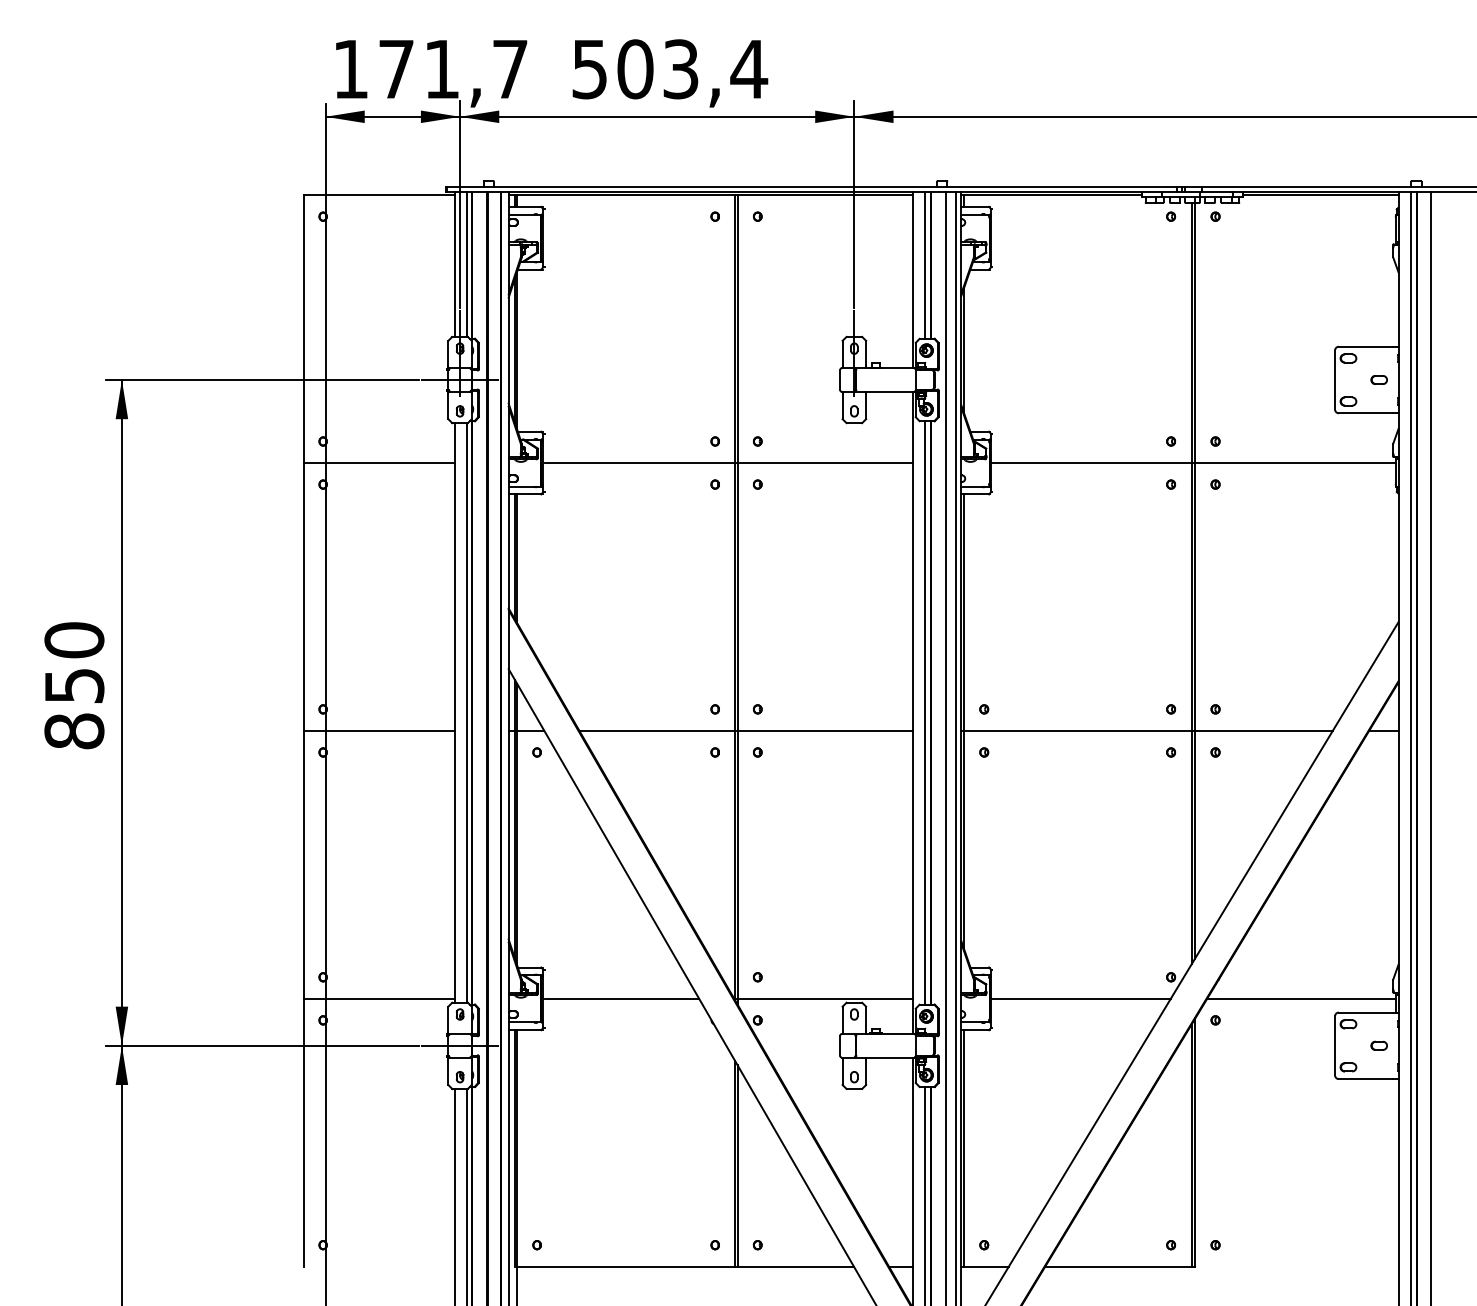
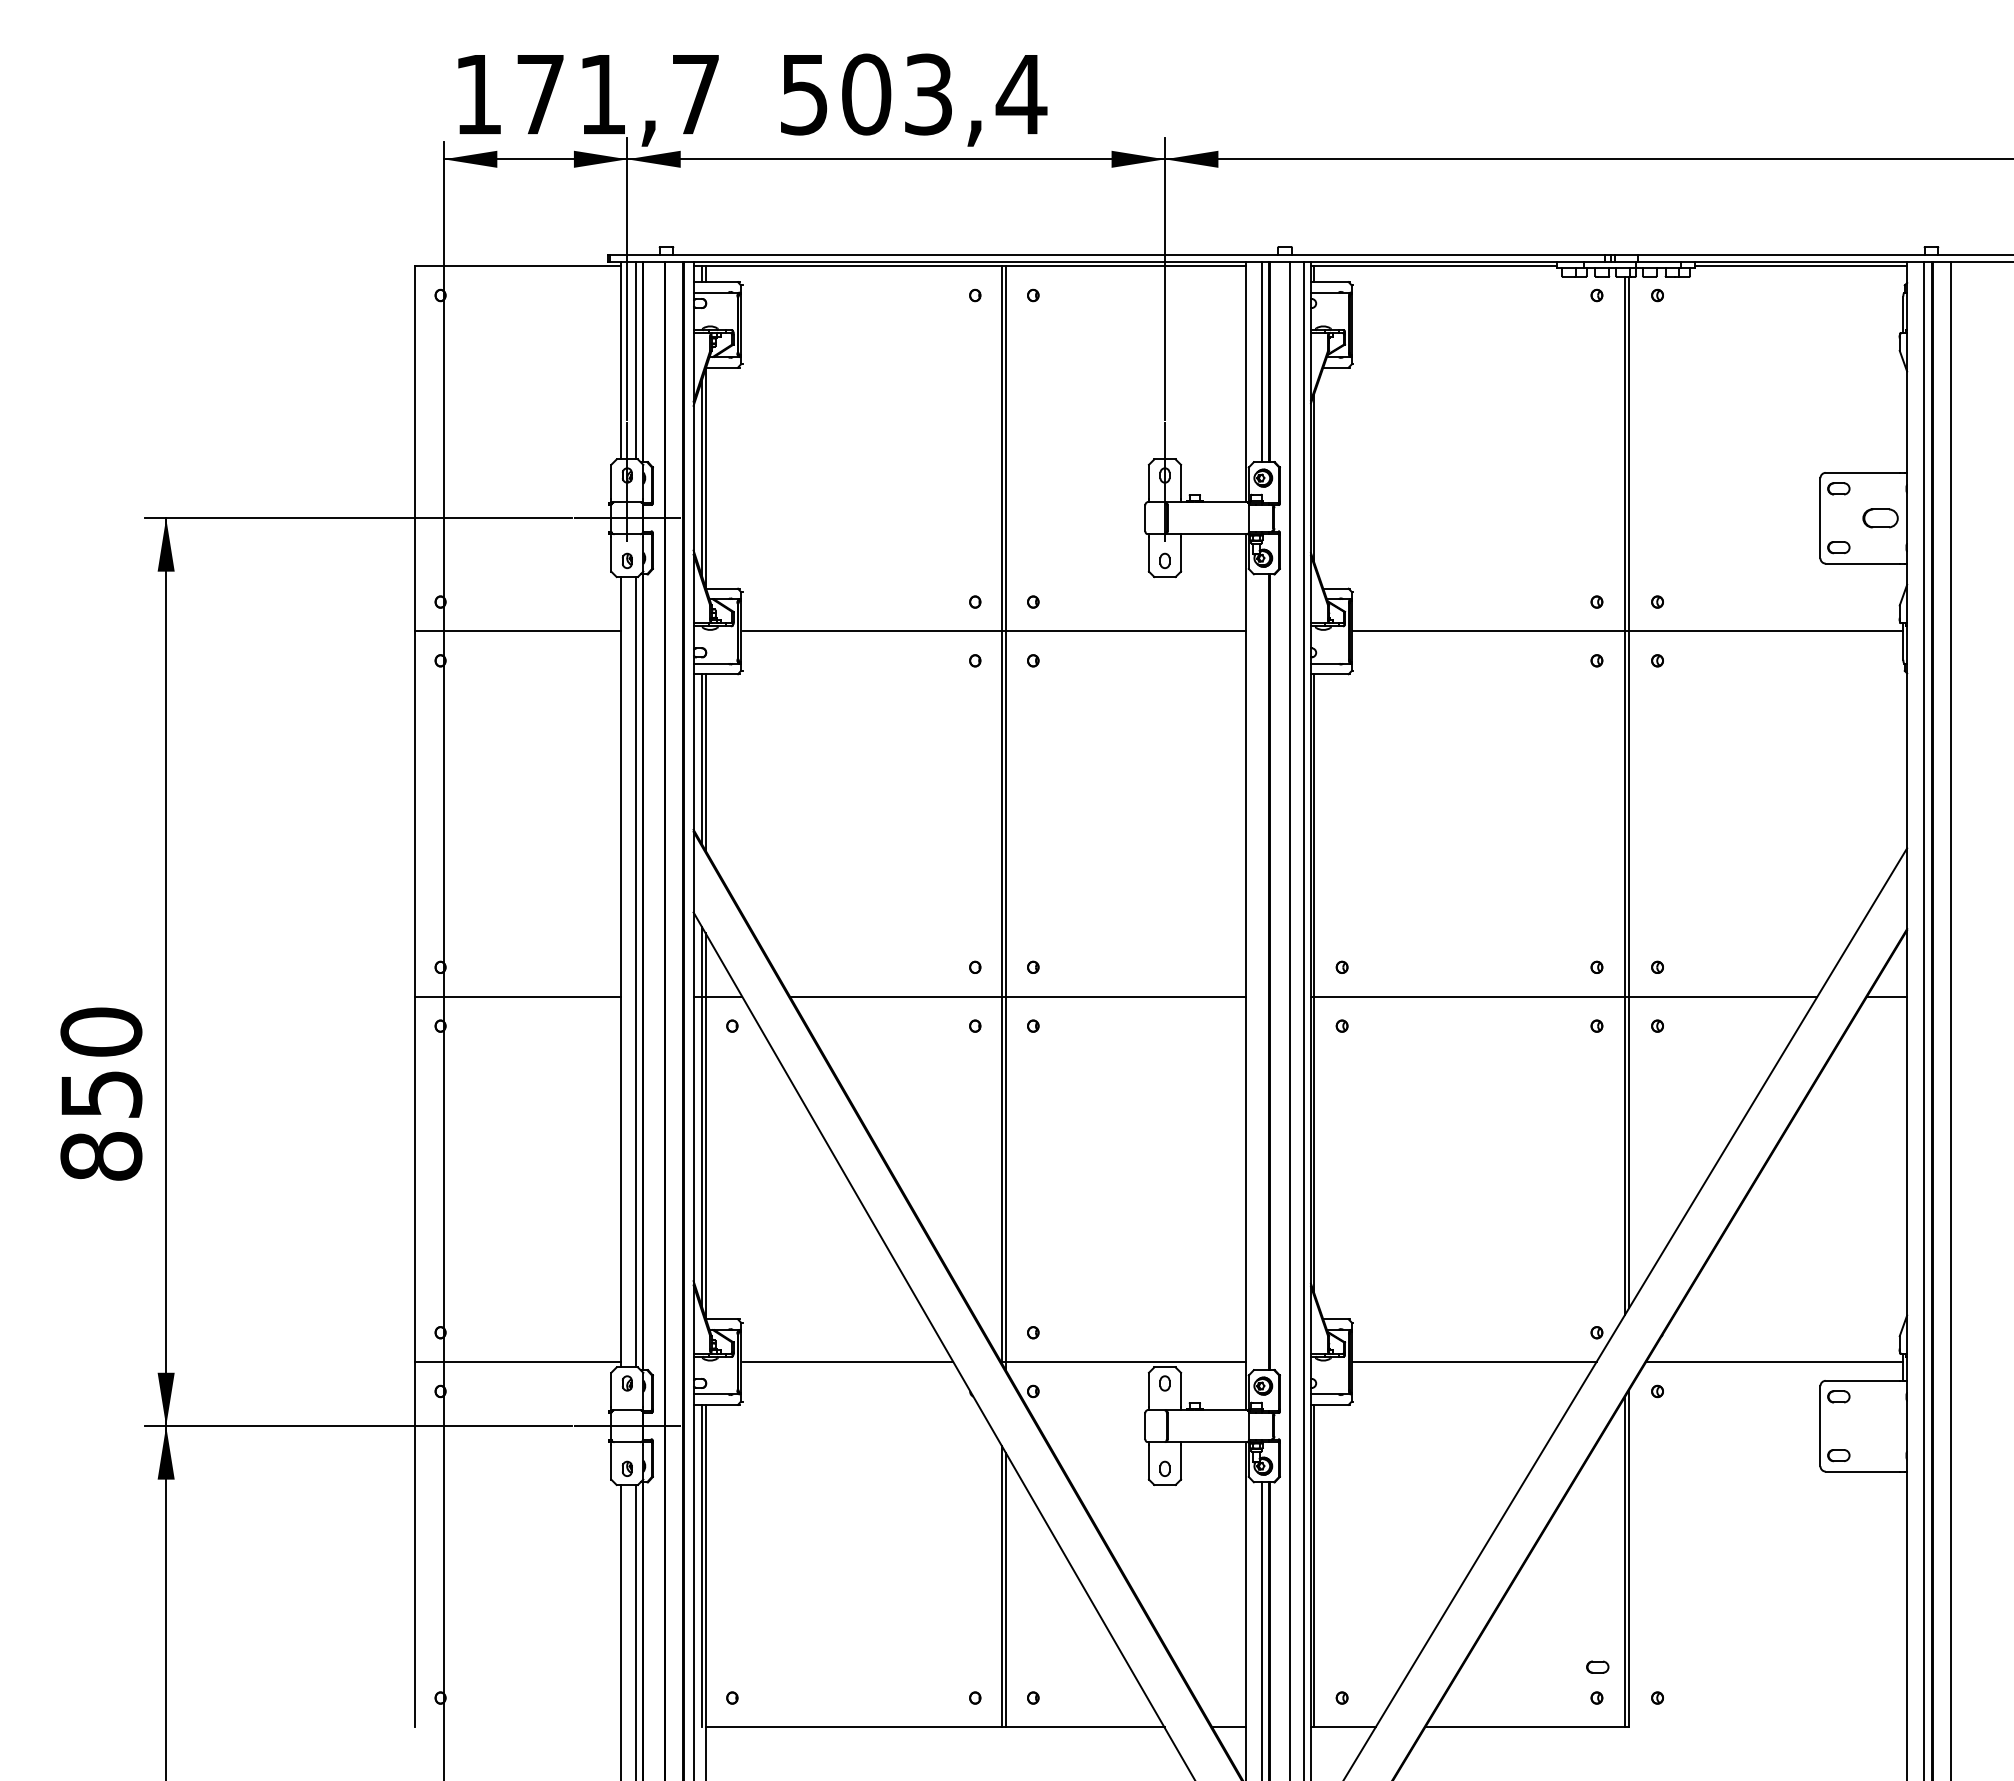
part: (1379, 379) -> (1880, 517), size x1.6
text: (74, 685) -> (101, 1093), moved
line: (925, 713) -> (1261, 972), removed
part: (1379, 1045) -> (1597, 1666), moved

